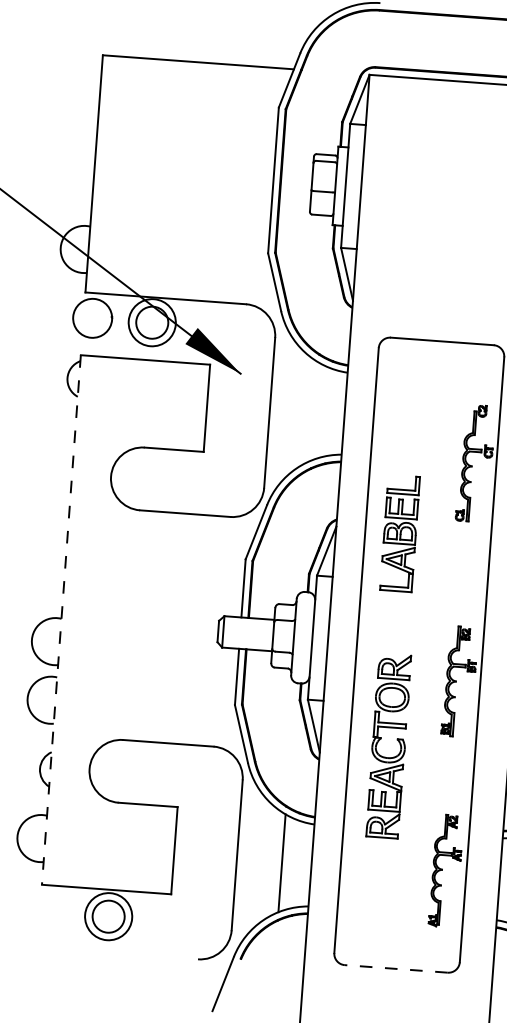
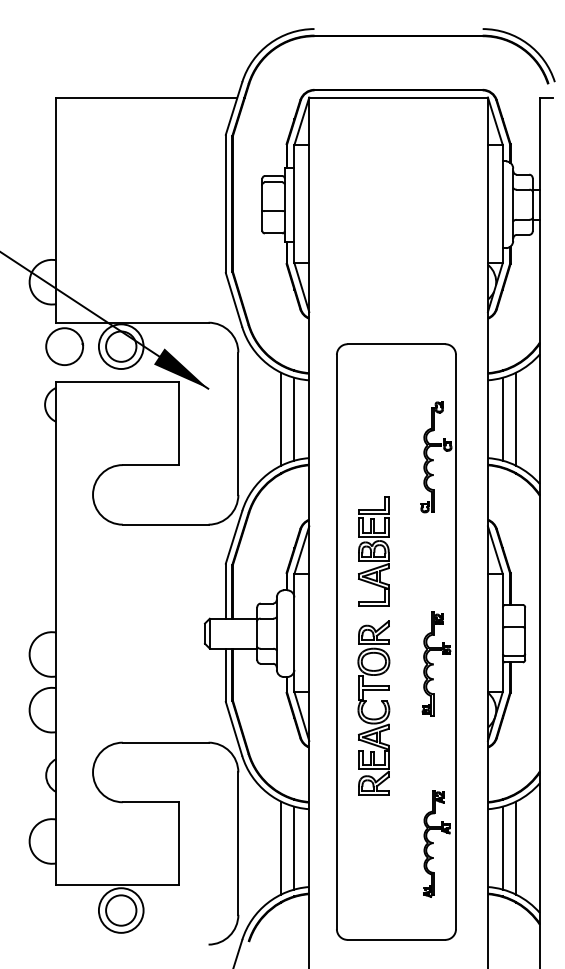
line: (315, 410) -> (281, 418), added
line: (329, 411) -> (294, 418), added
part: (399, 533) -> (373, 551), moved
line: (61, 620) -> (56, 634), dashed -> solid
part: (380, 740) -> (365, 703), moved
line: (296, 863) -> (294, 847), added
line: (396, 968) -> (396, 939), dashed -> solid

